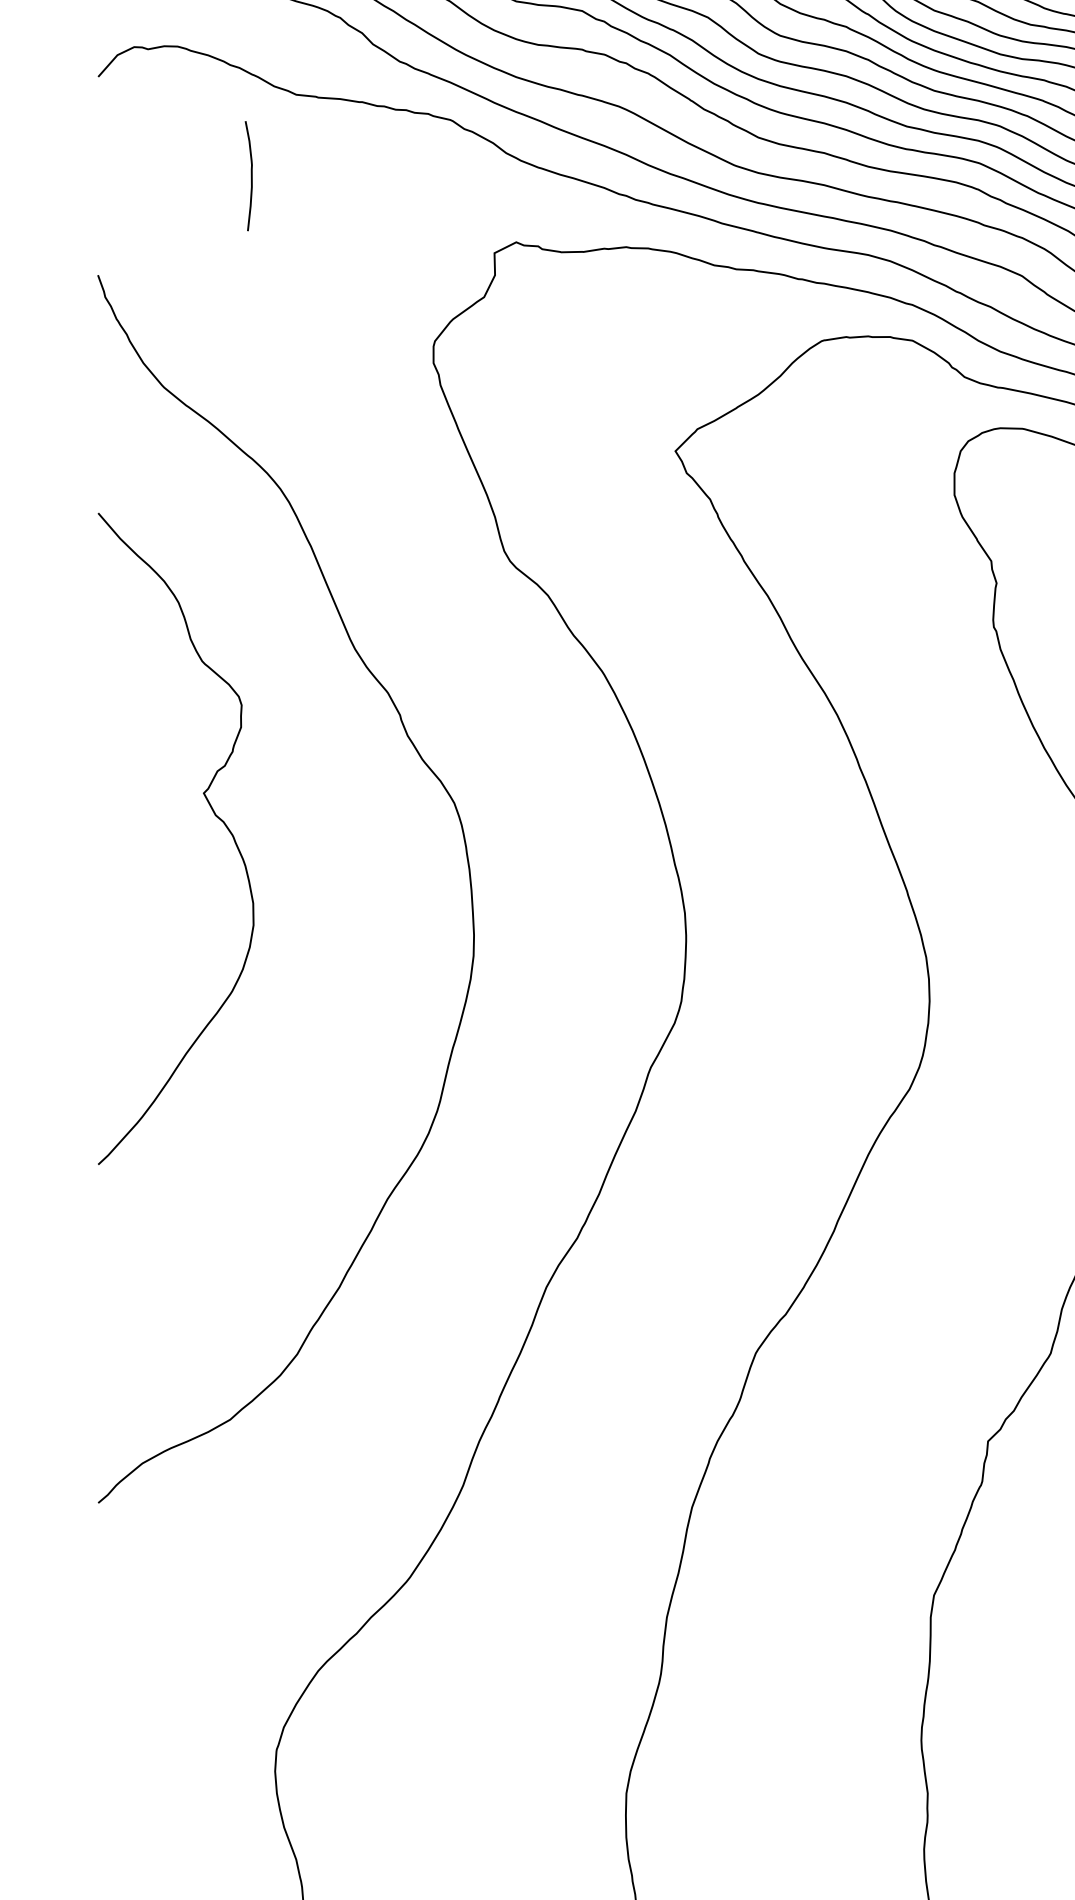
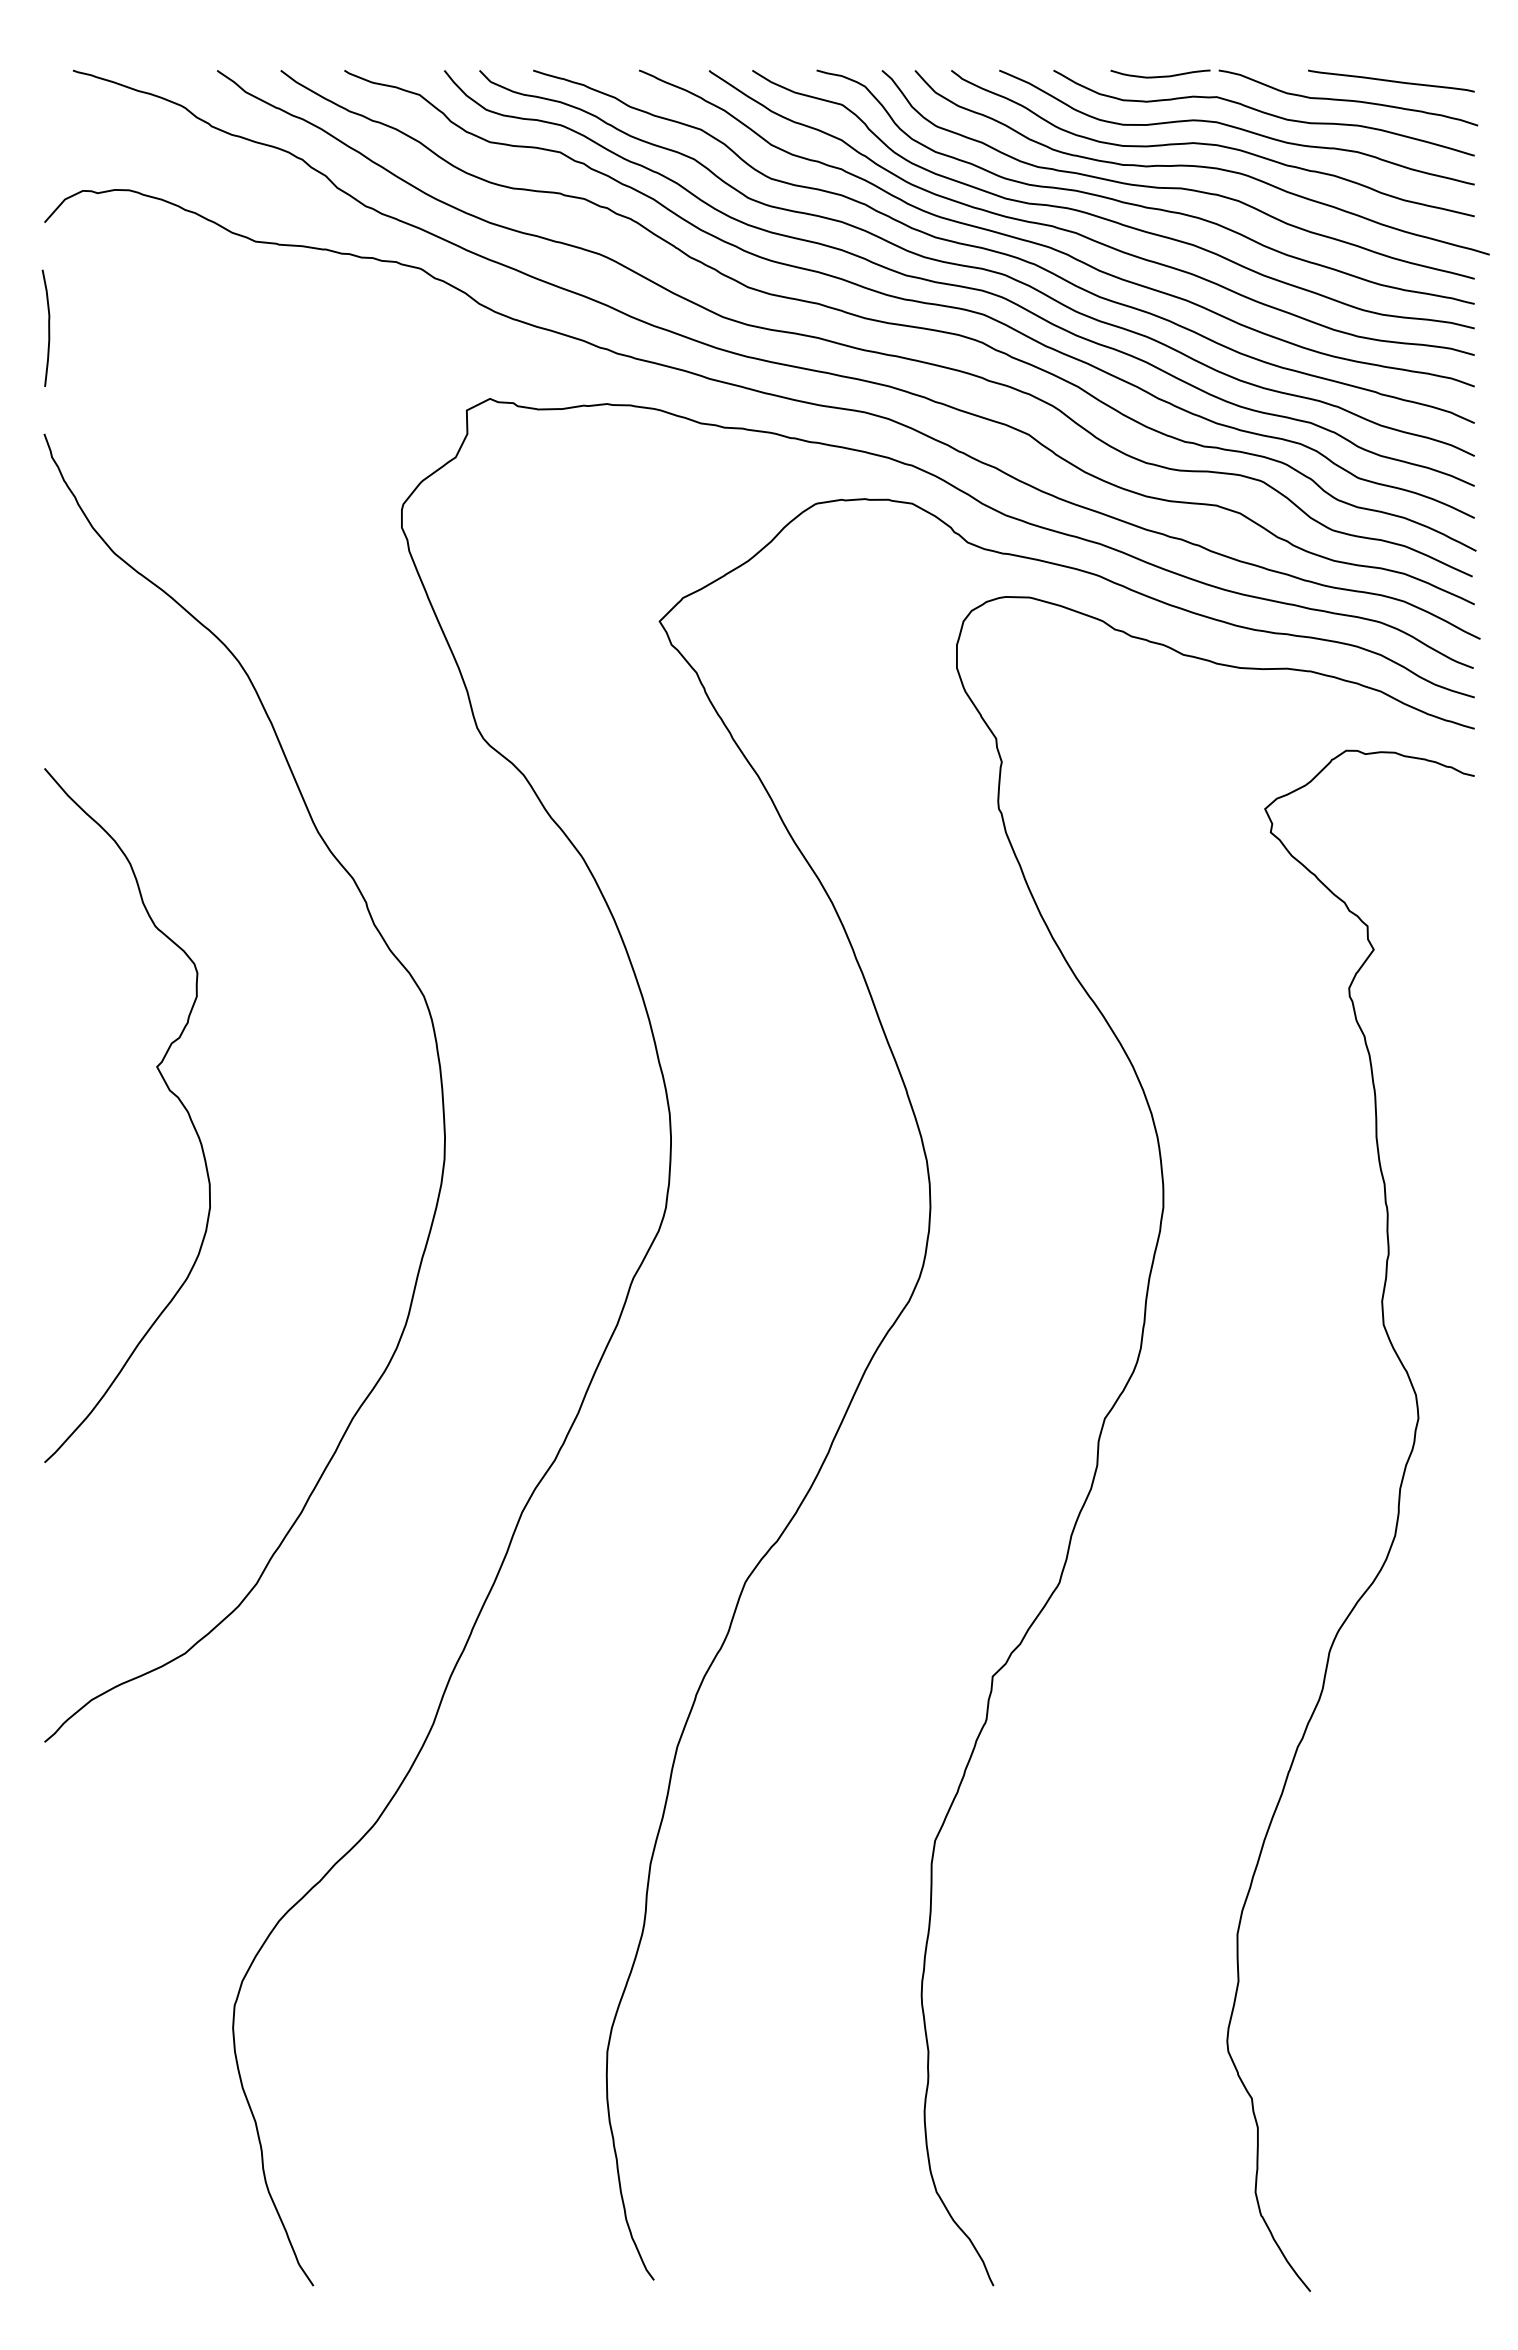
curve: (251, 175) -> (48, 327), moved
curve: (214, 815) -> (168, 1090), moved

